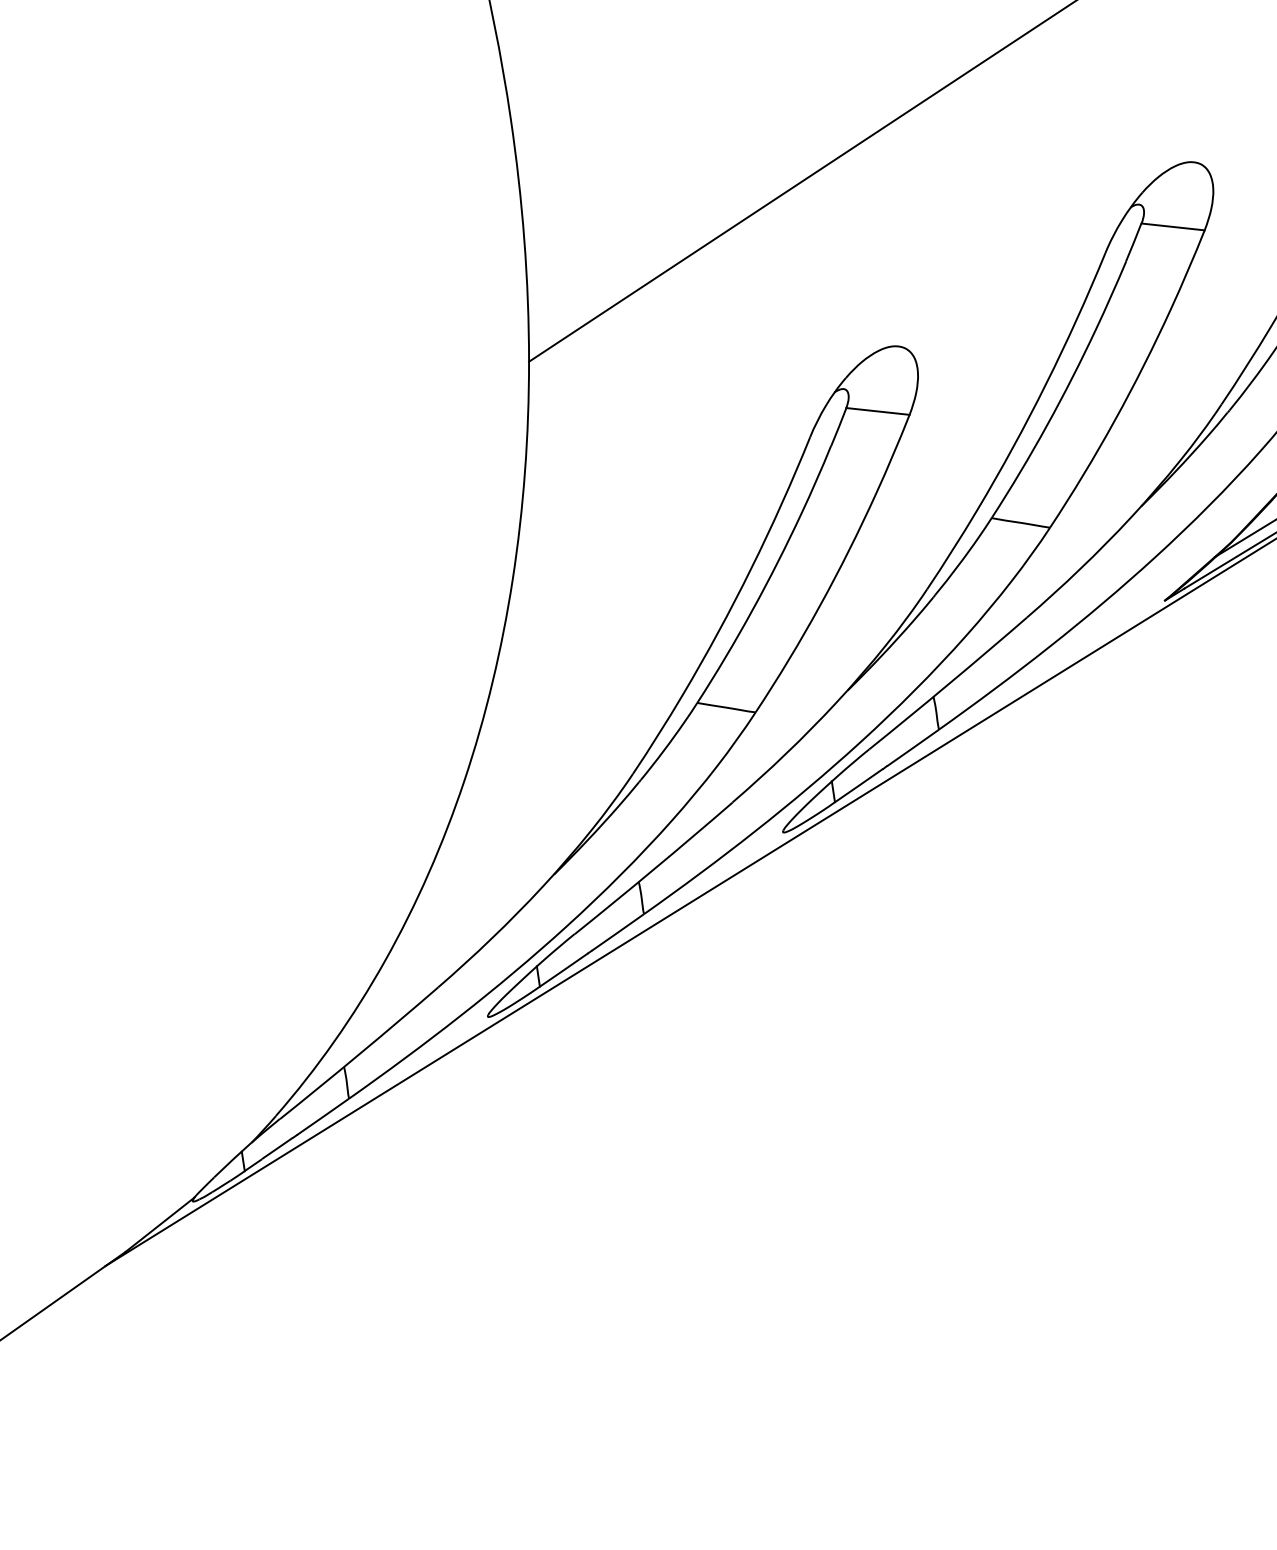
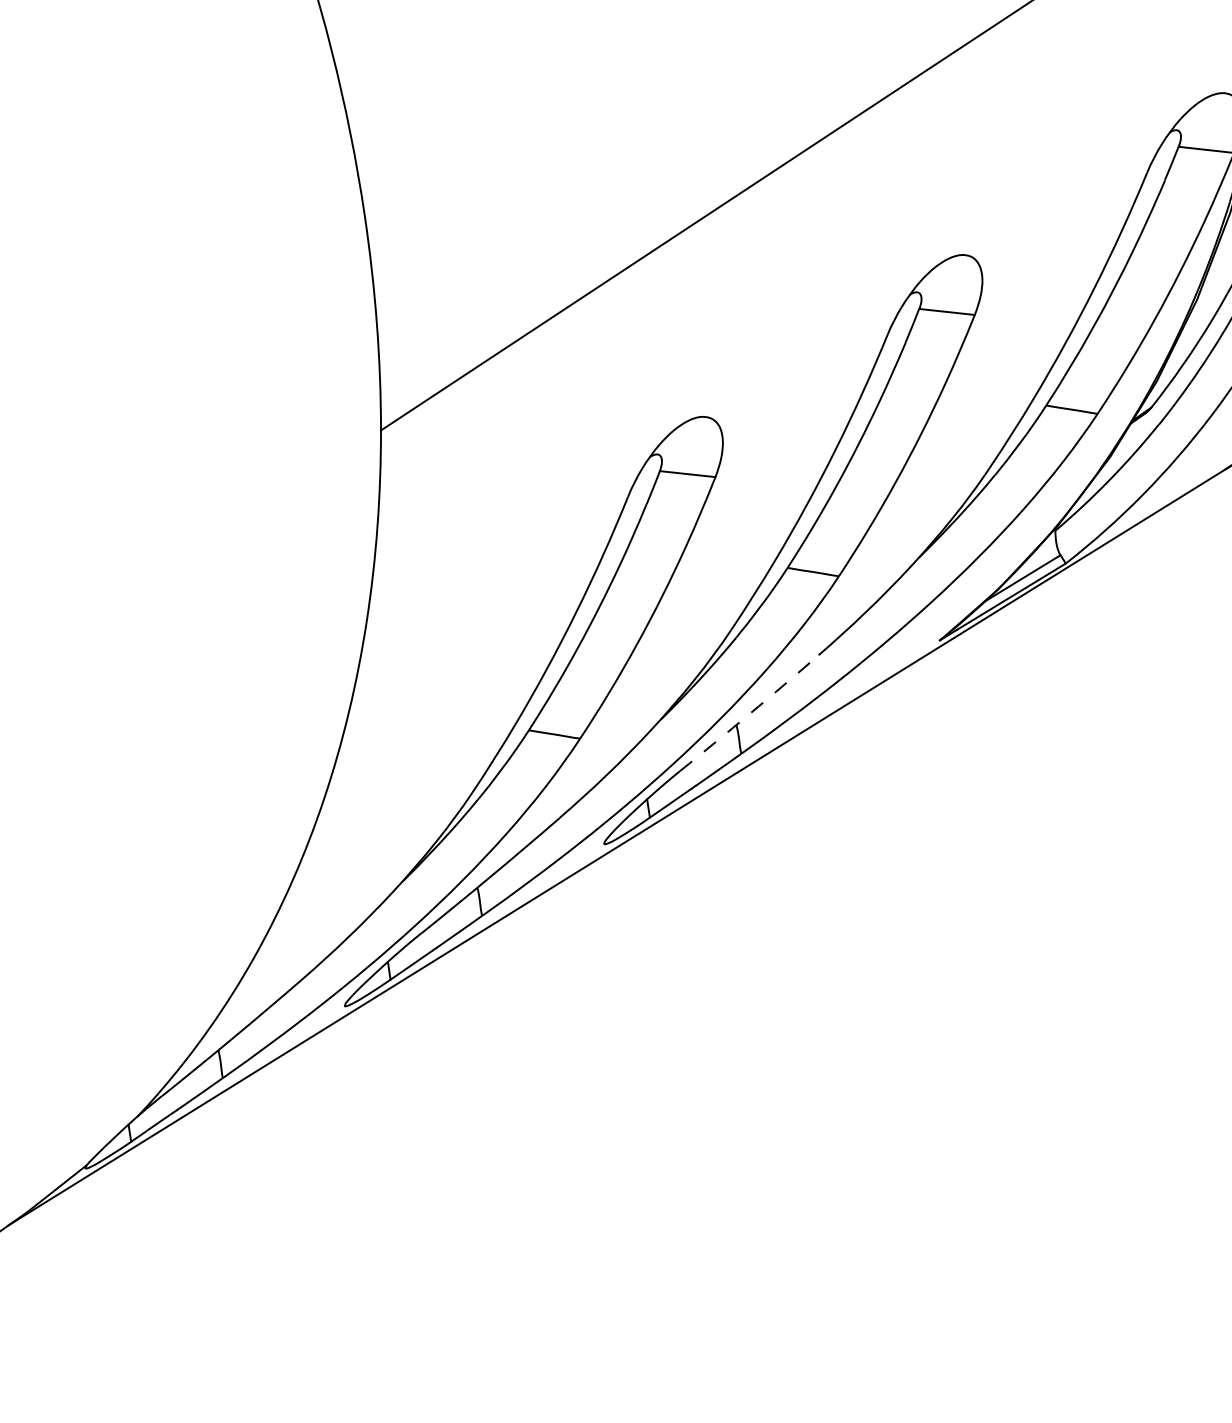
arc: (948, 683) -> (749, 713), solid -> dashed

